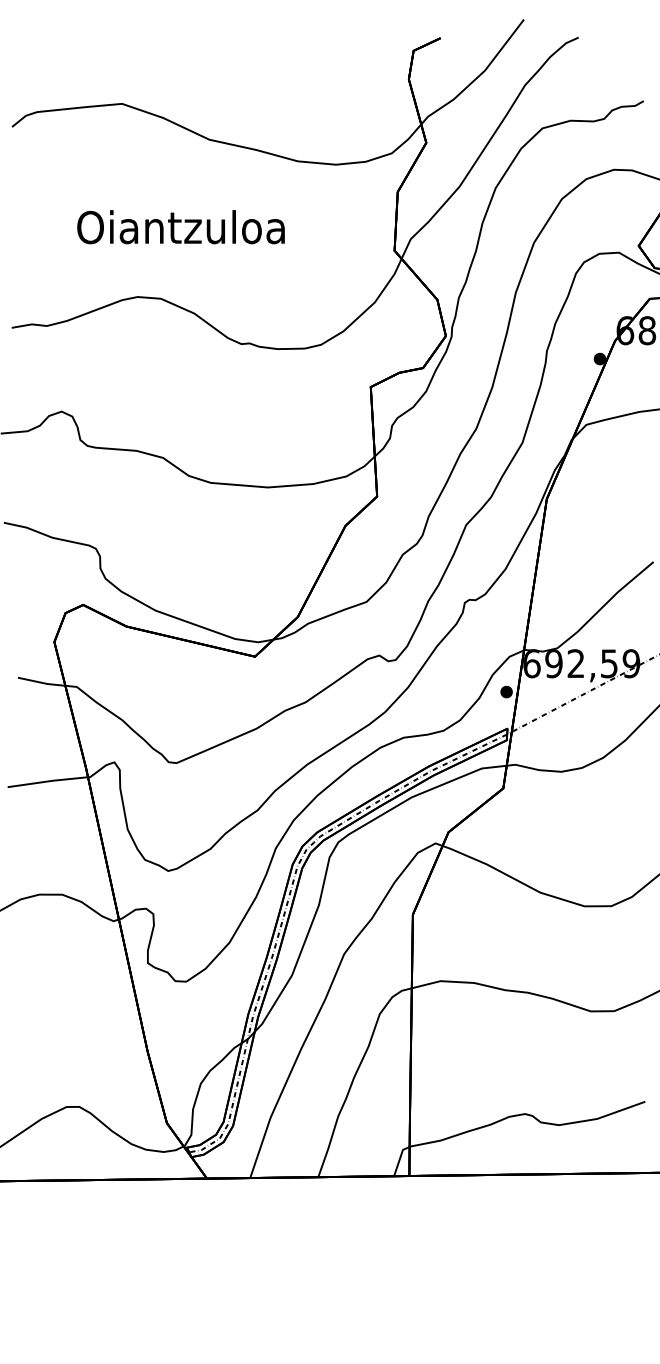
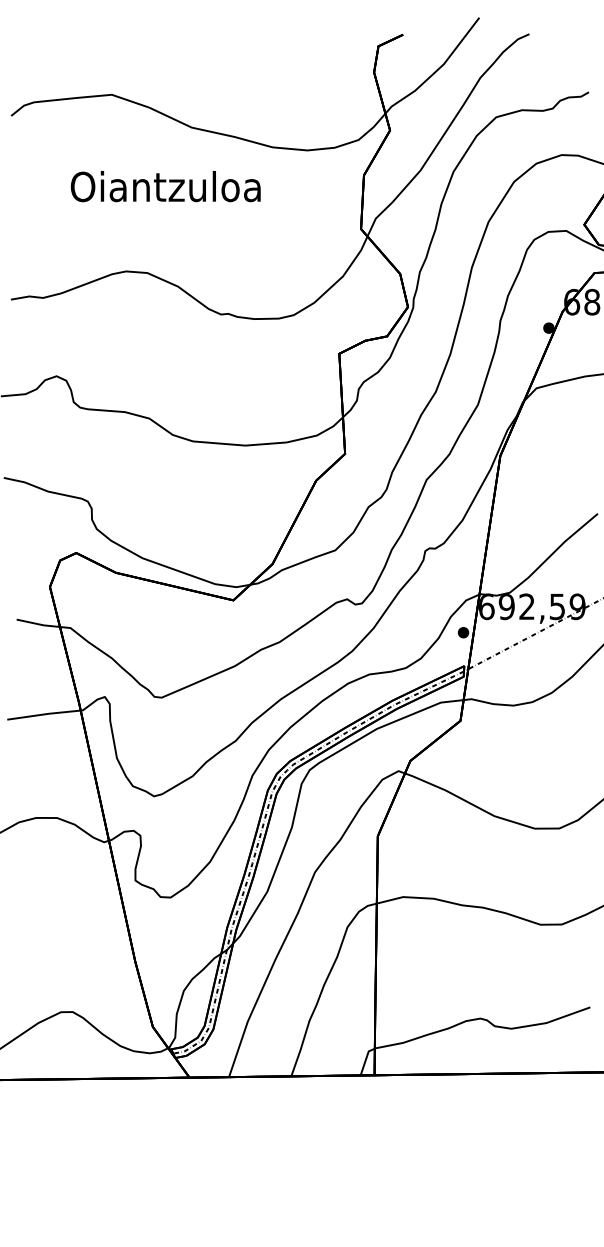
text: (180, 227) -> (165, 186), moved

